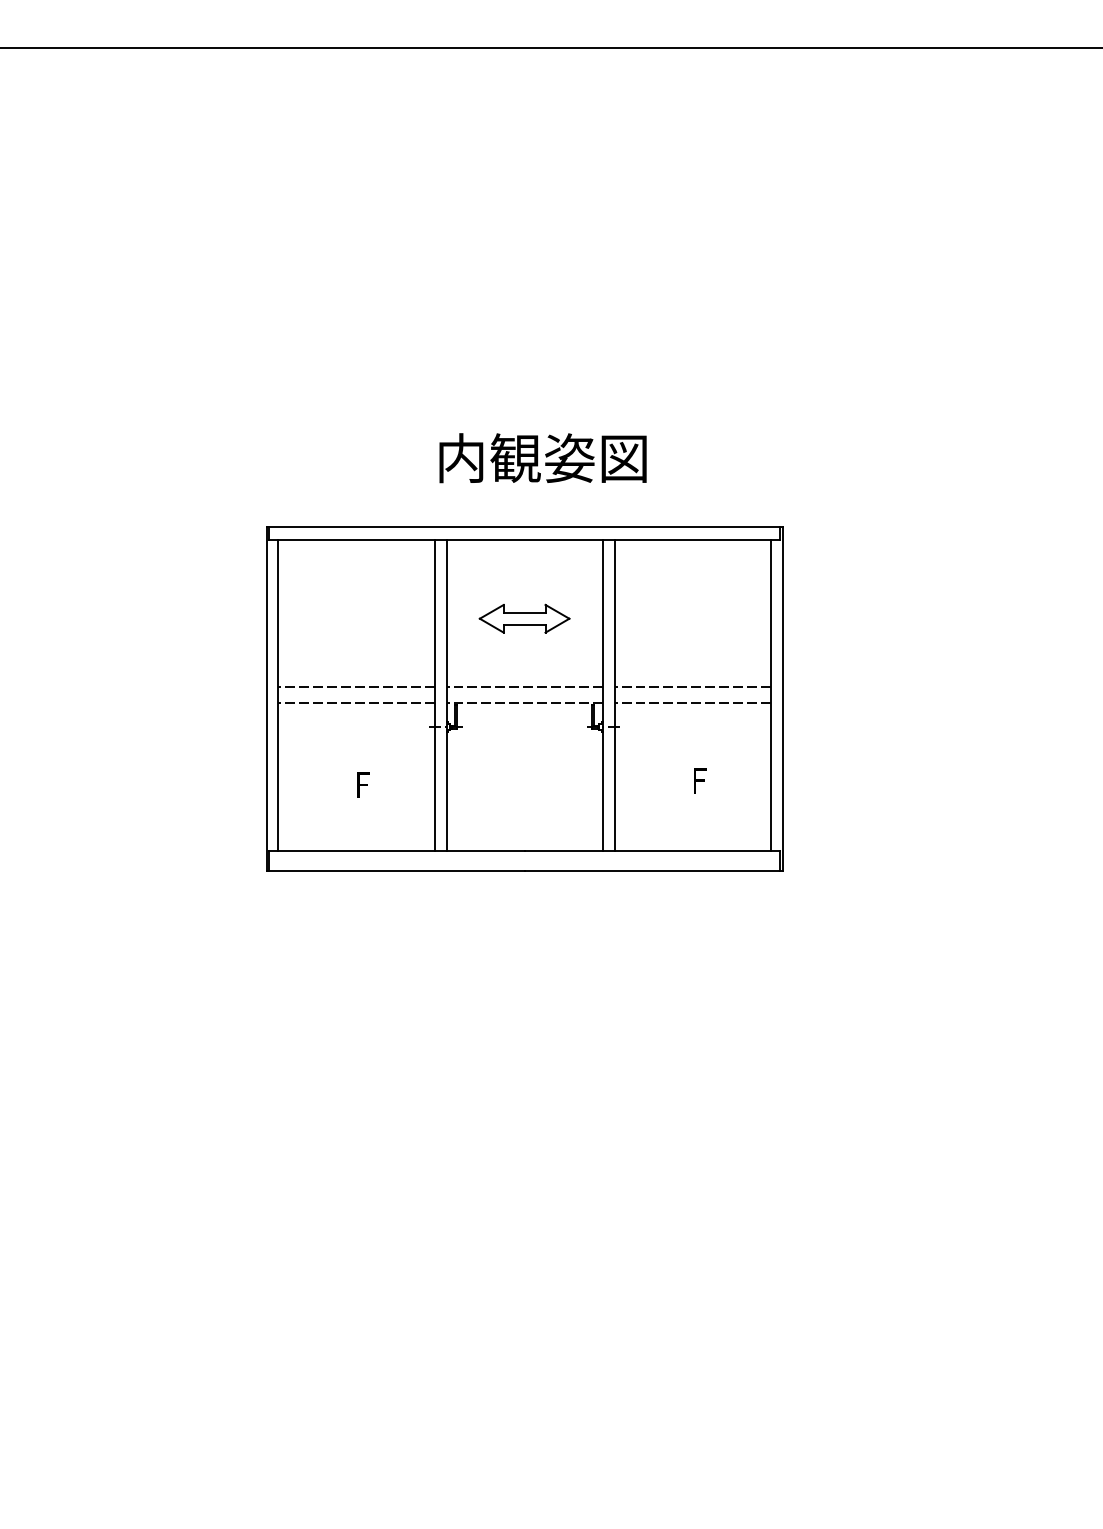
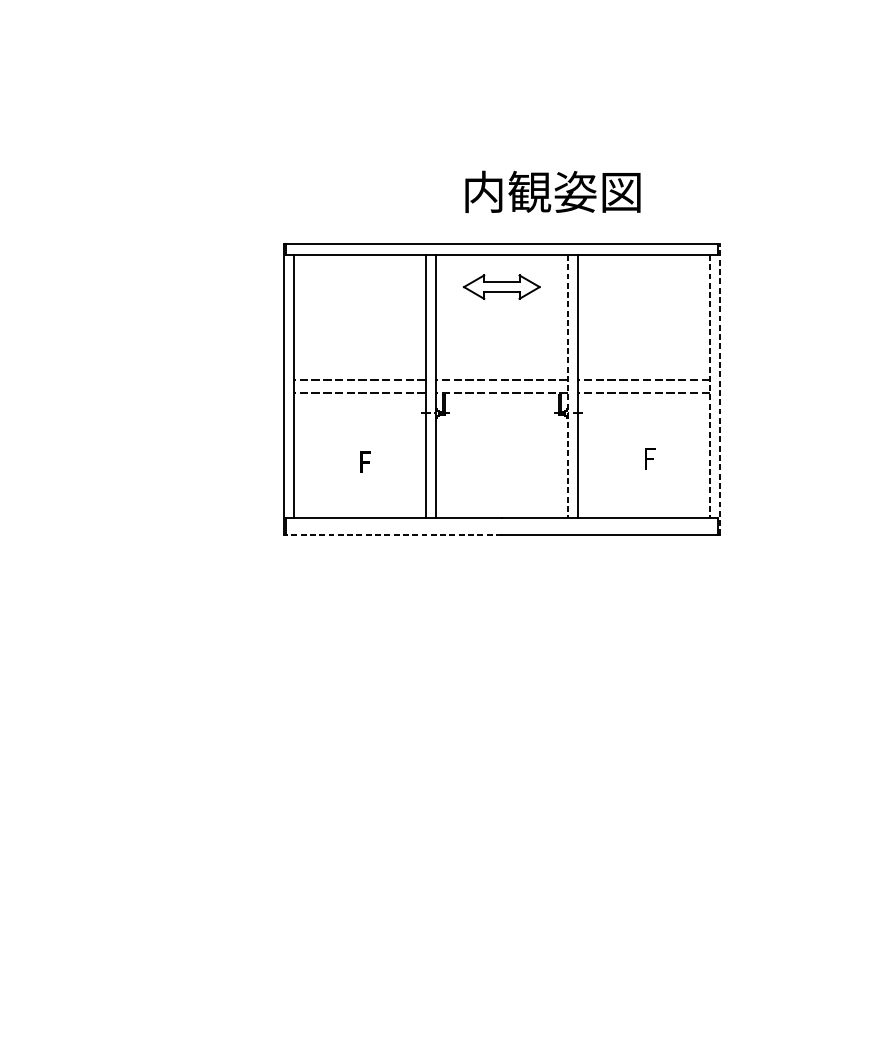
text: (542, 458) -> (552, 192), moved
part: (524, 618) -> (501, 286), moved
line: (602, 695) -> (567, 386), solid -> dashed
line: (770, 695) -> (709, 386), solid -> dashed
line: (782, 698) -> (719, 389), solid -> dashed
line: (395, 871) -> (392, 535), solid -> dashed

